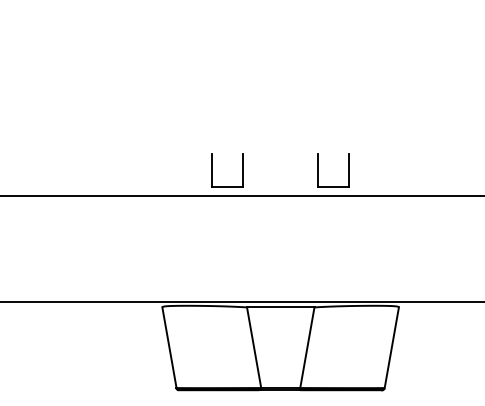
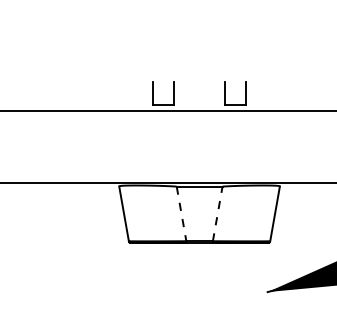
line: (254, 348) -> (181, 214), solid -> dashed
line: (307, 348) -> (217, 214), solid -> dashed

